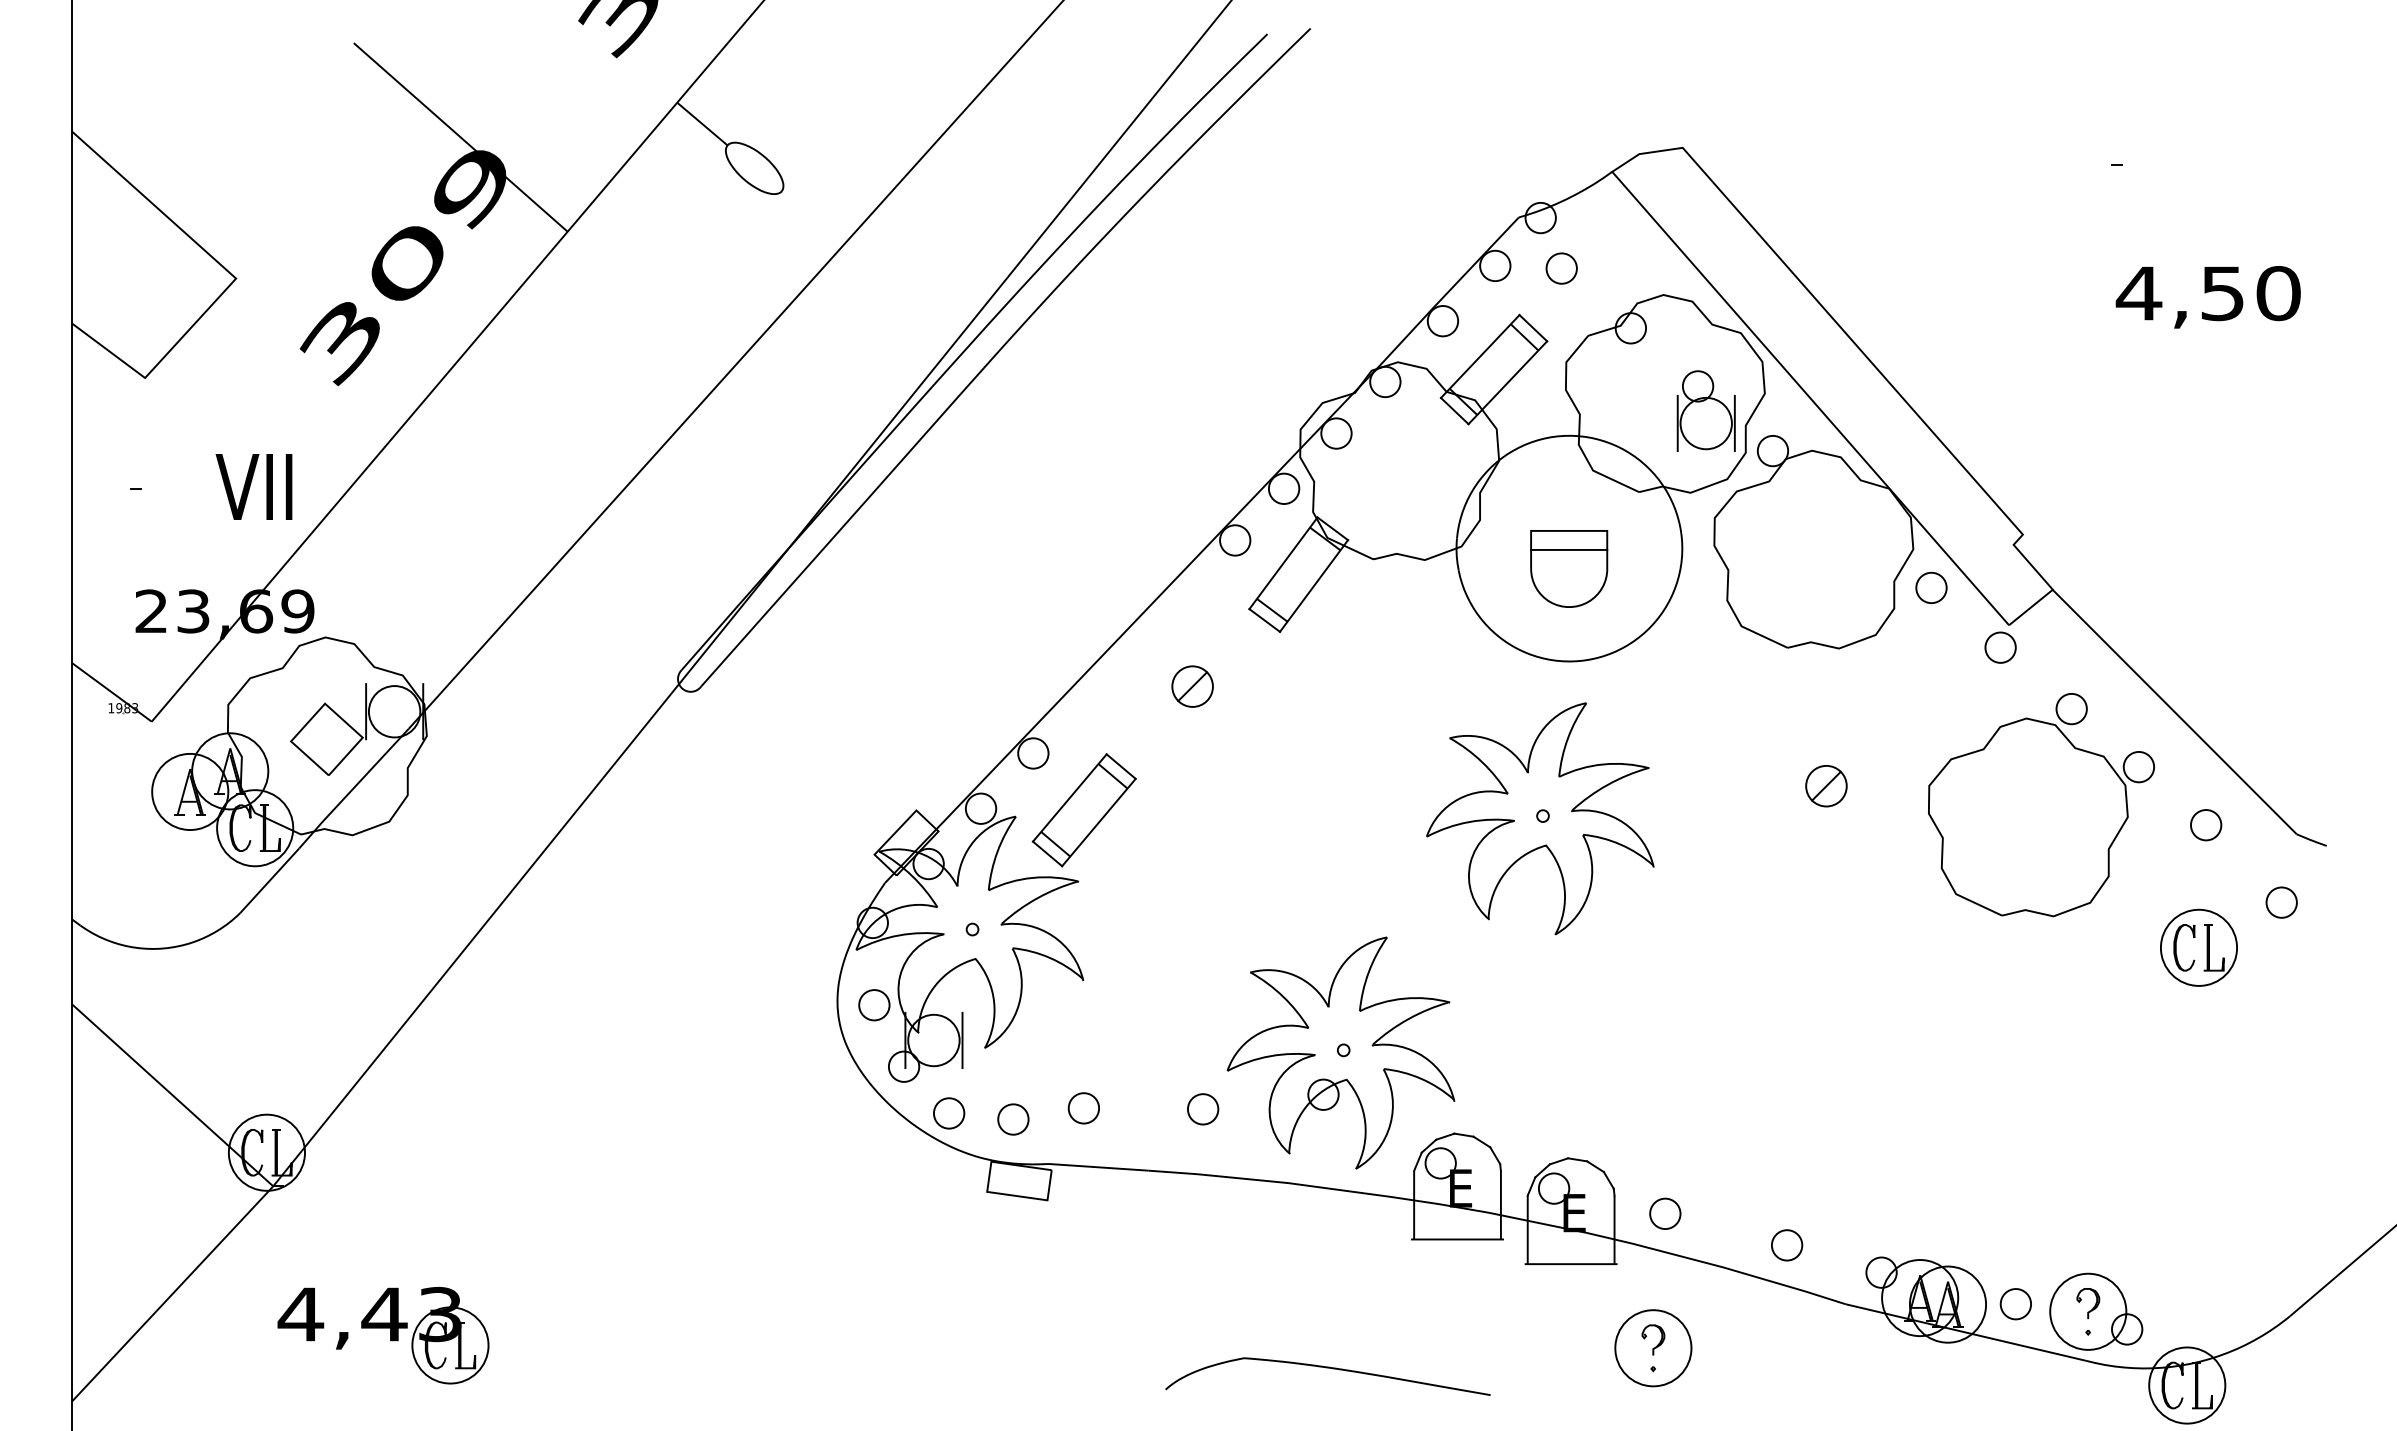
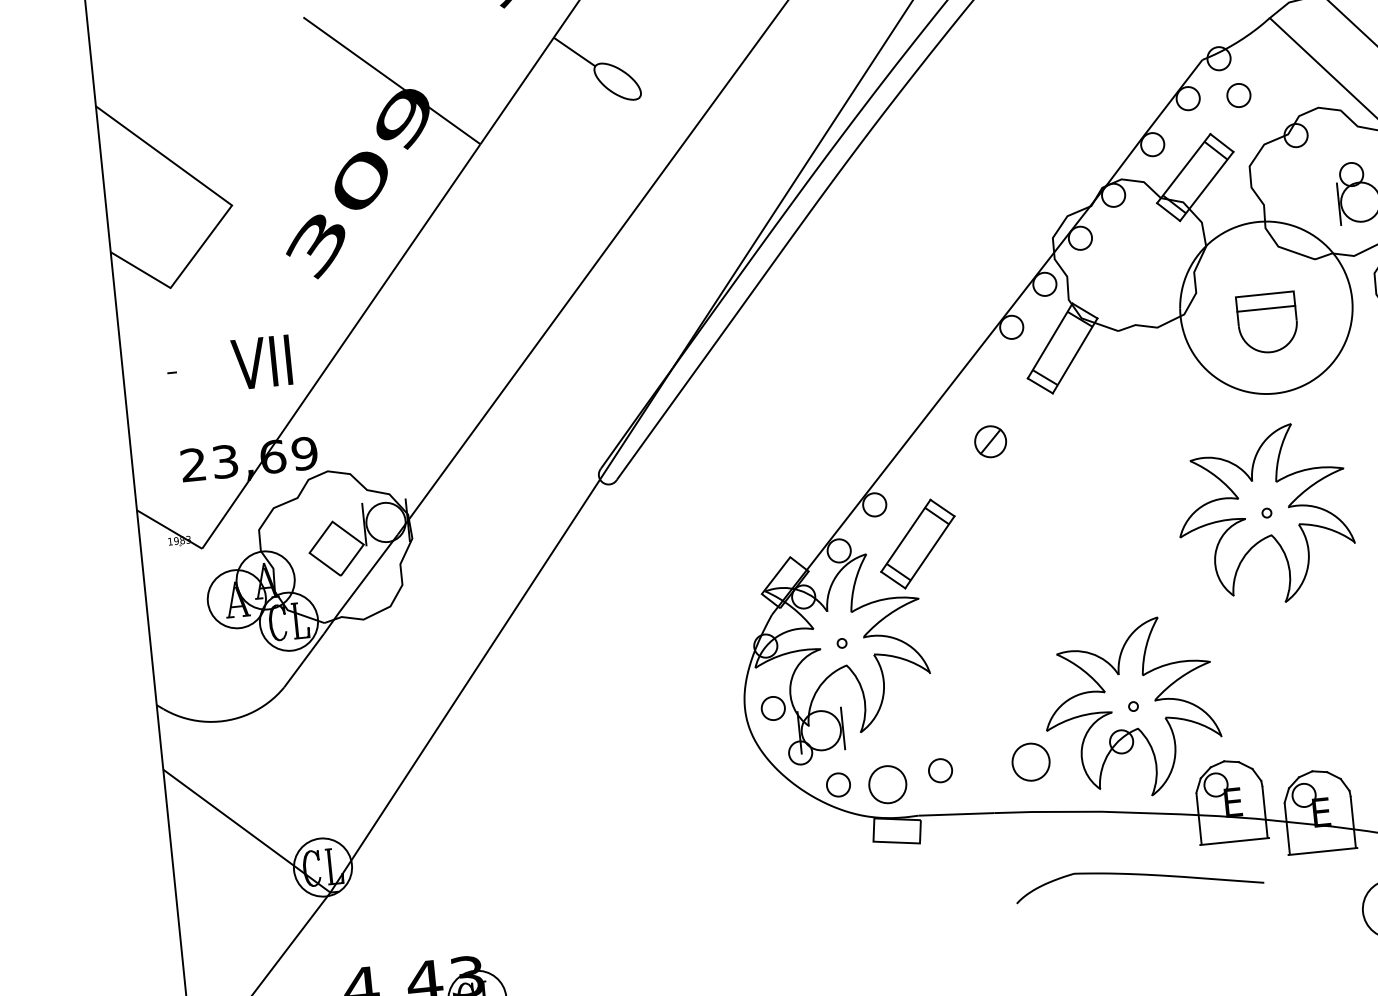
part: (1203, 1109) -> (1031, 762), size x1.6
part: (1013, 1119) -> (887, 784), size x1.6
part: (1327, 1368) -> (1138, 875), moved

